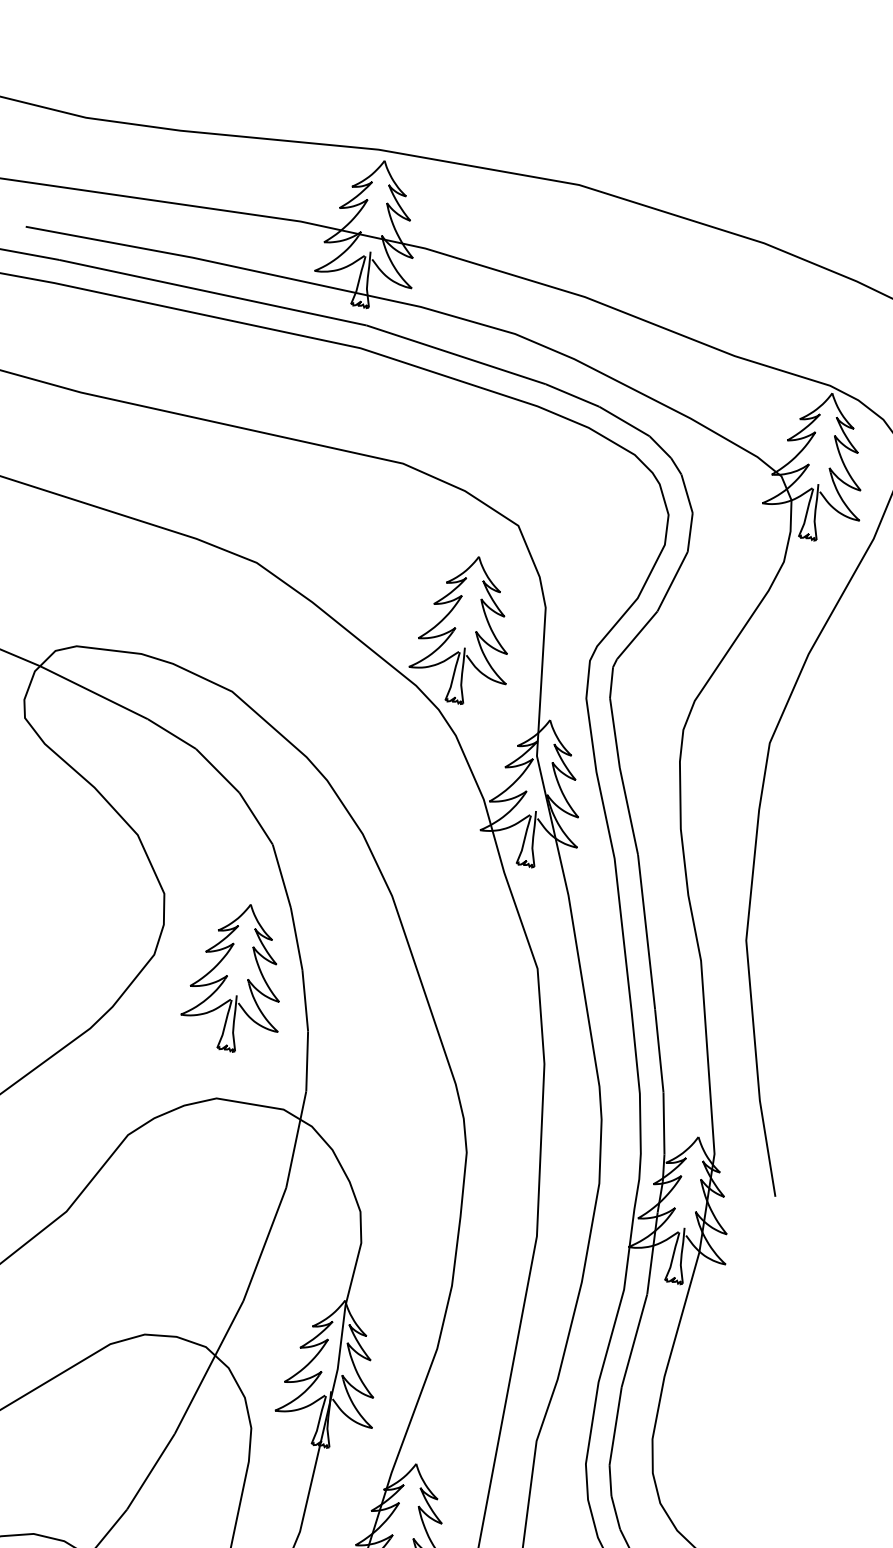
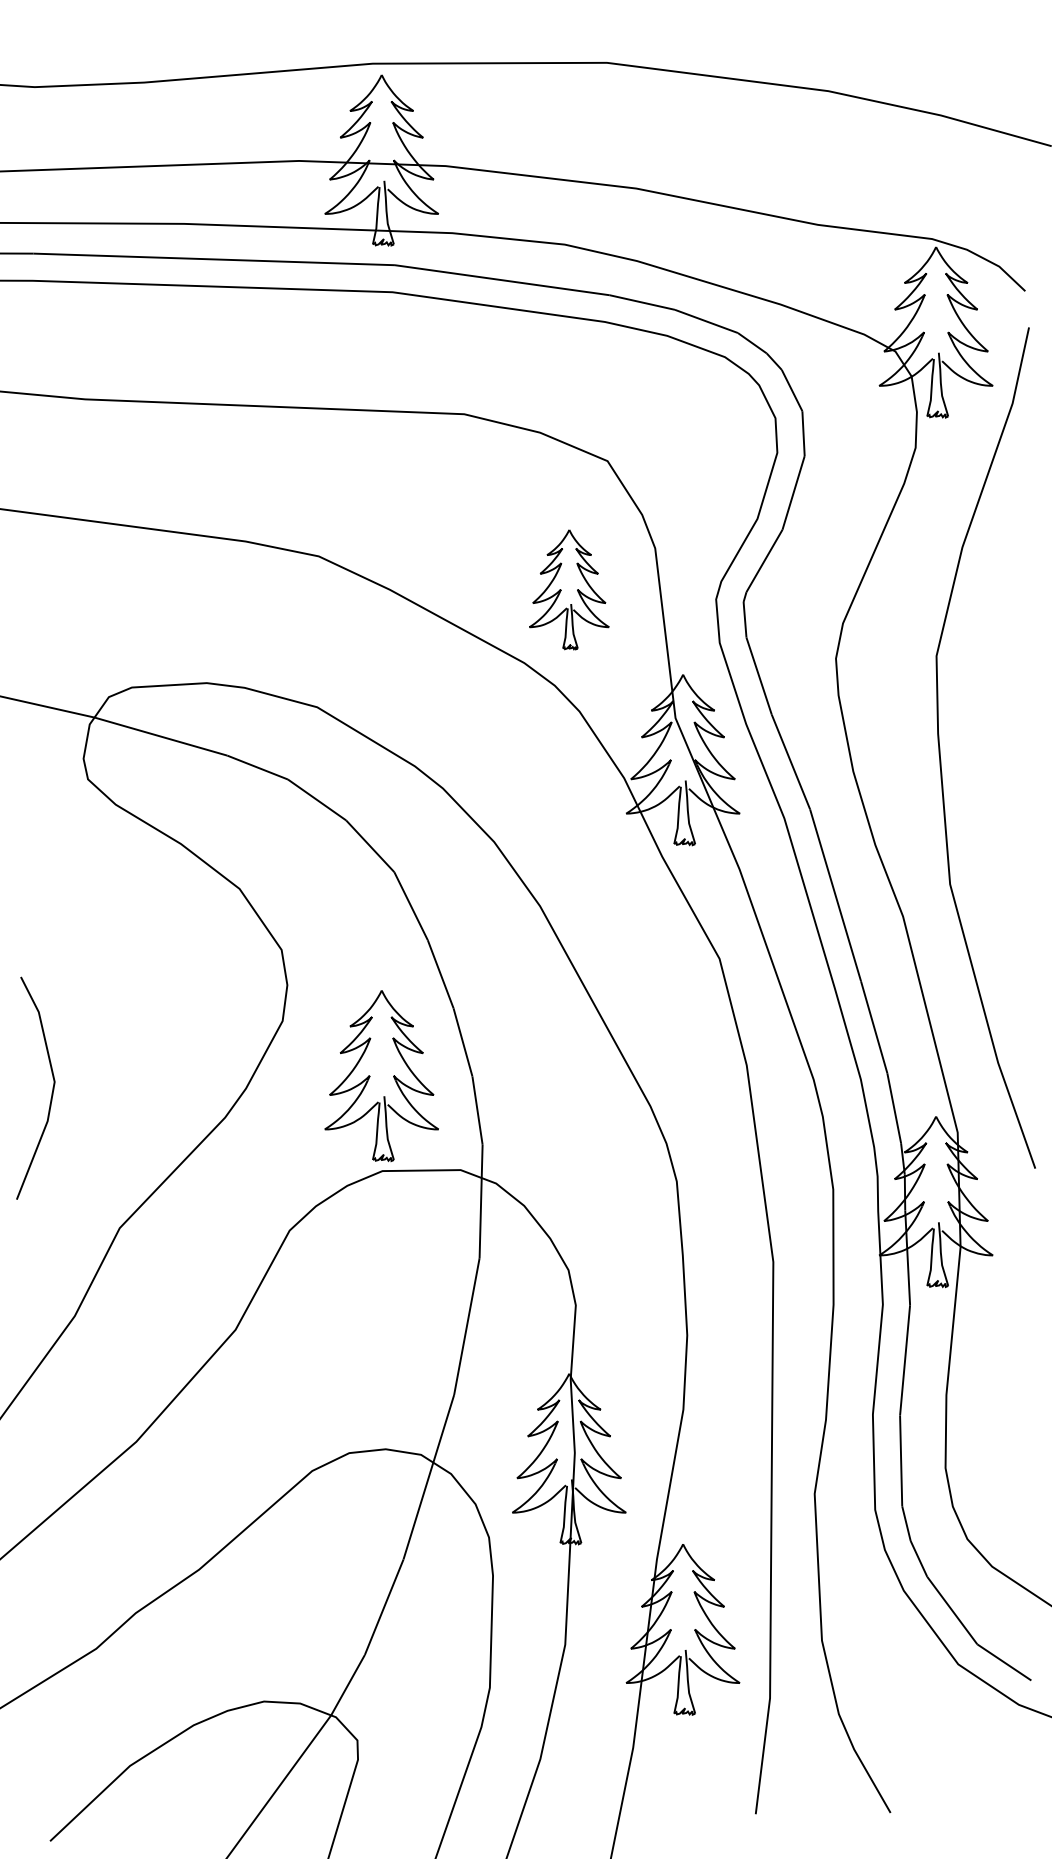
part: (466, 629) -> (569, 589), size x0.7
part: (237, 978) -> (381, 1076), moved

